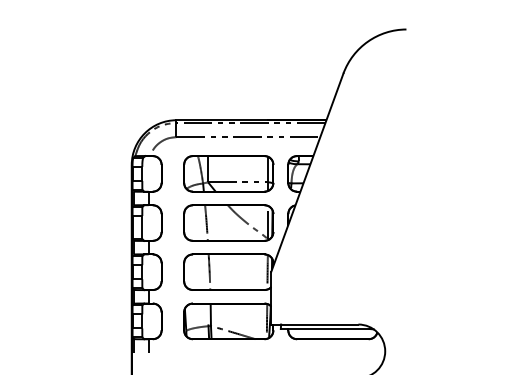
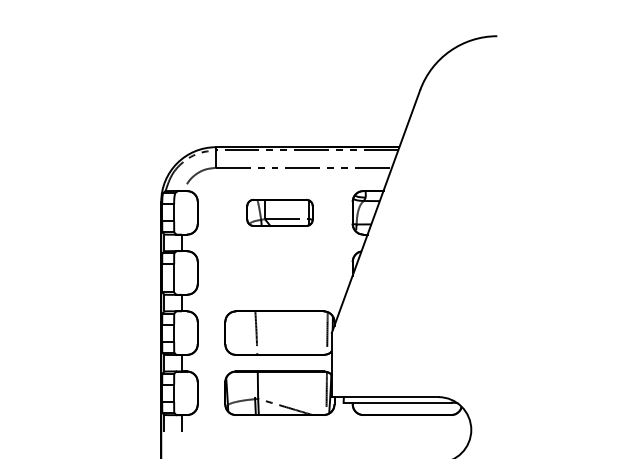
part: (228, 173) -> (279, 212), size x0.6
part: (228, 222) -> (279, 272), removed

